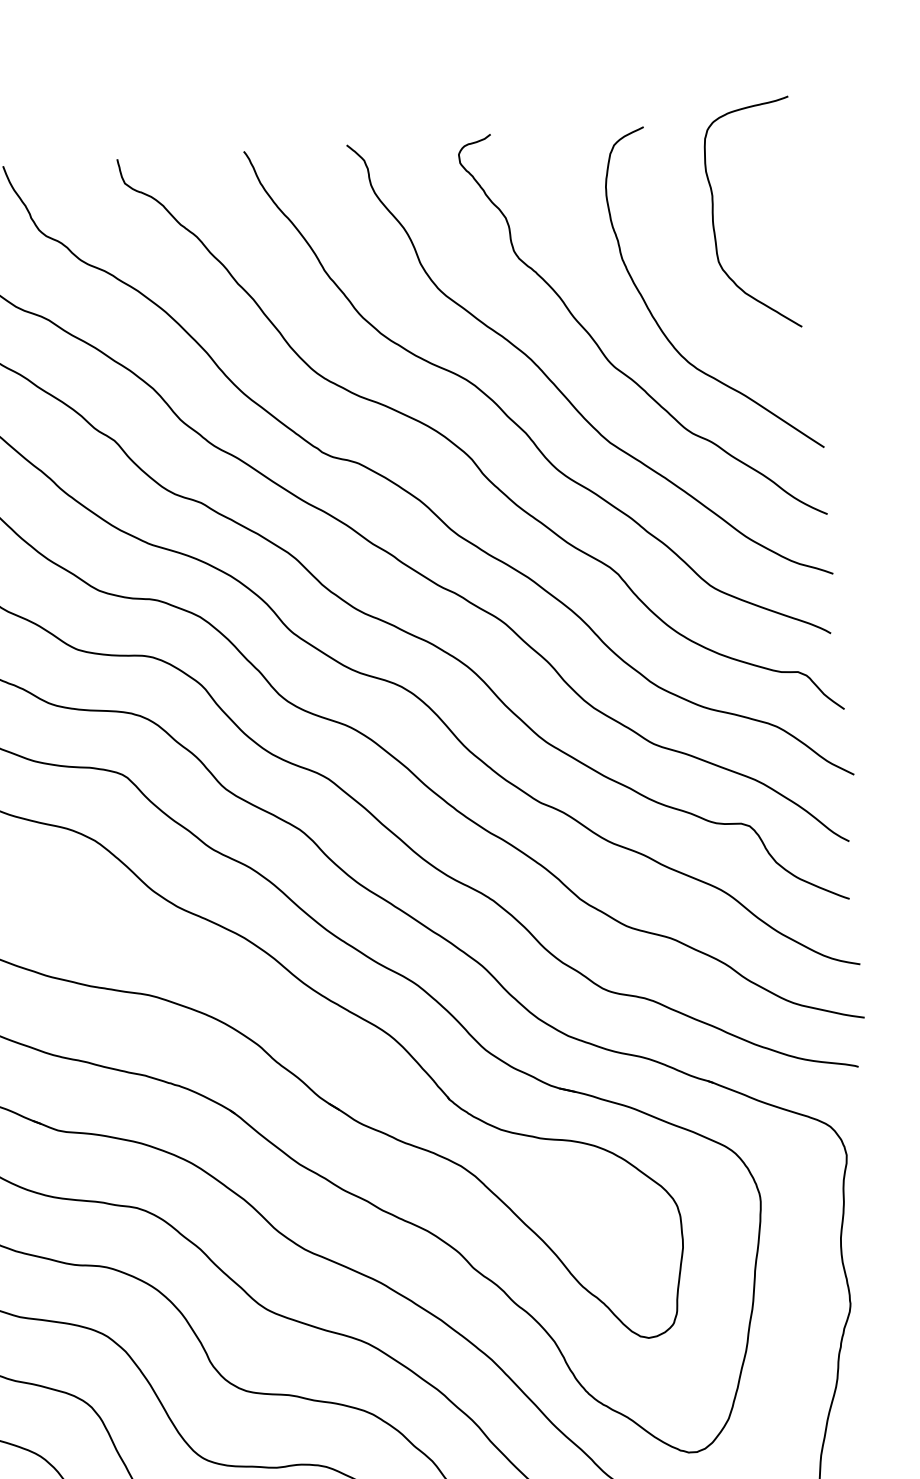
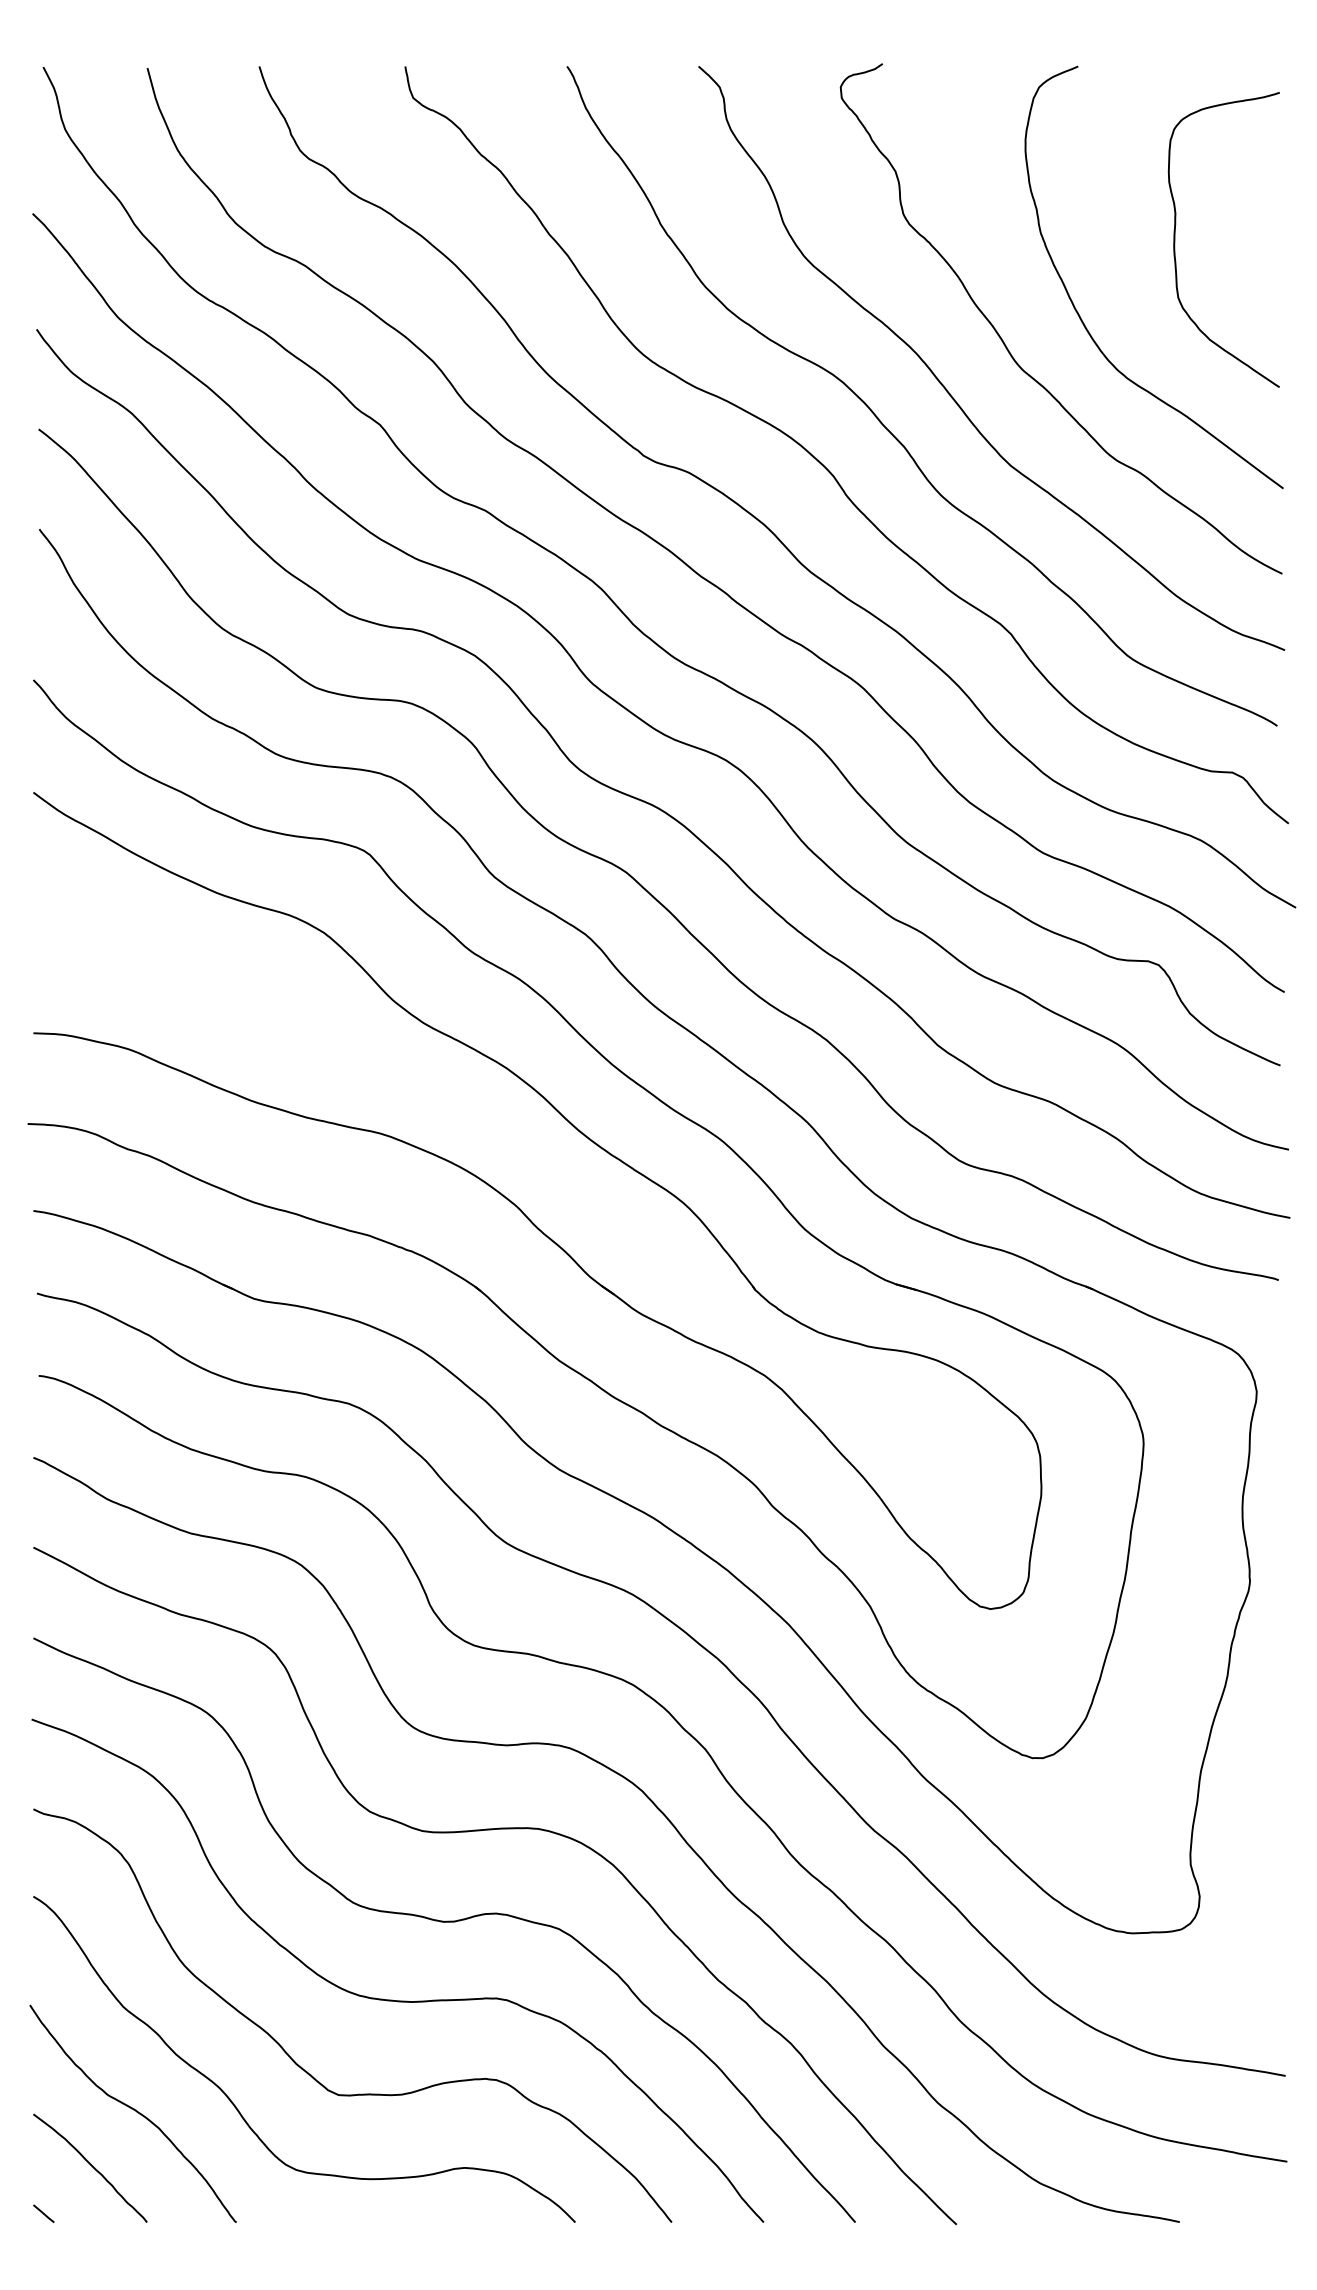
curve: (713, 216) -> (1175, 239), moved

